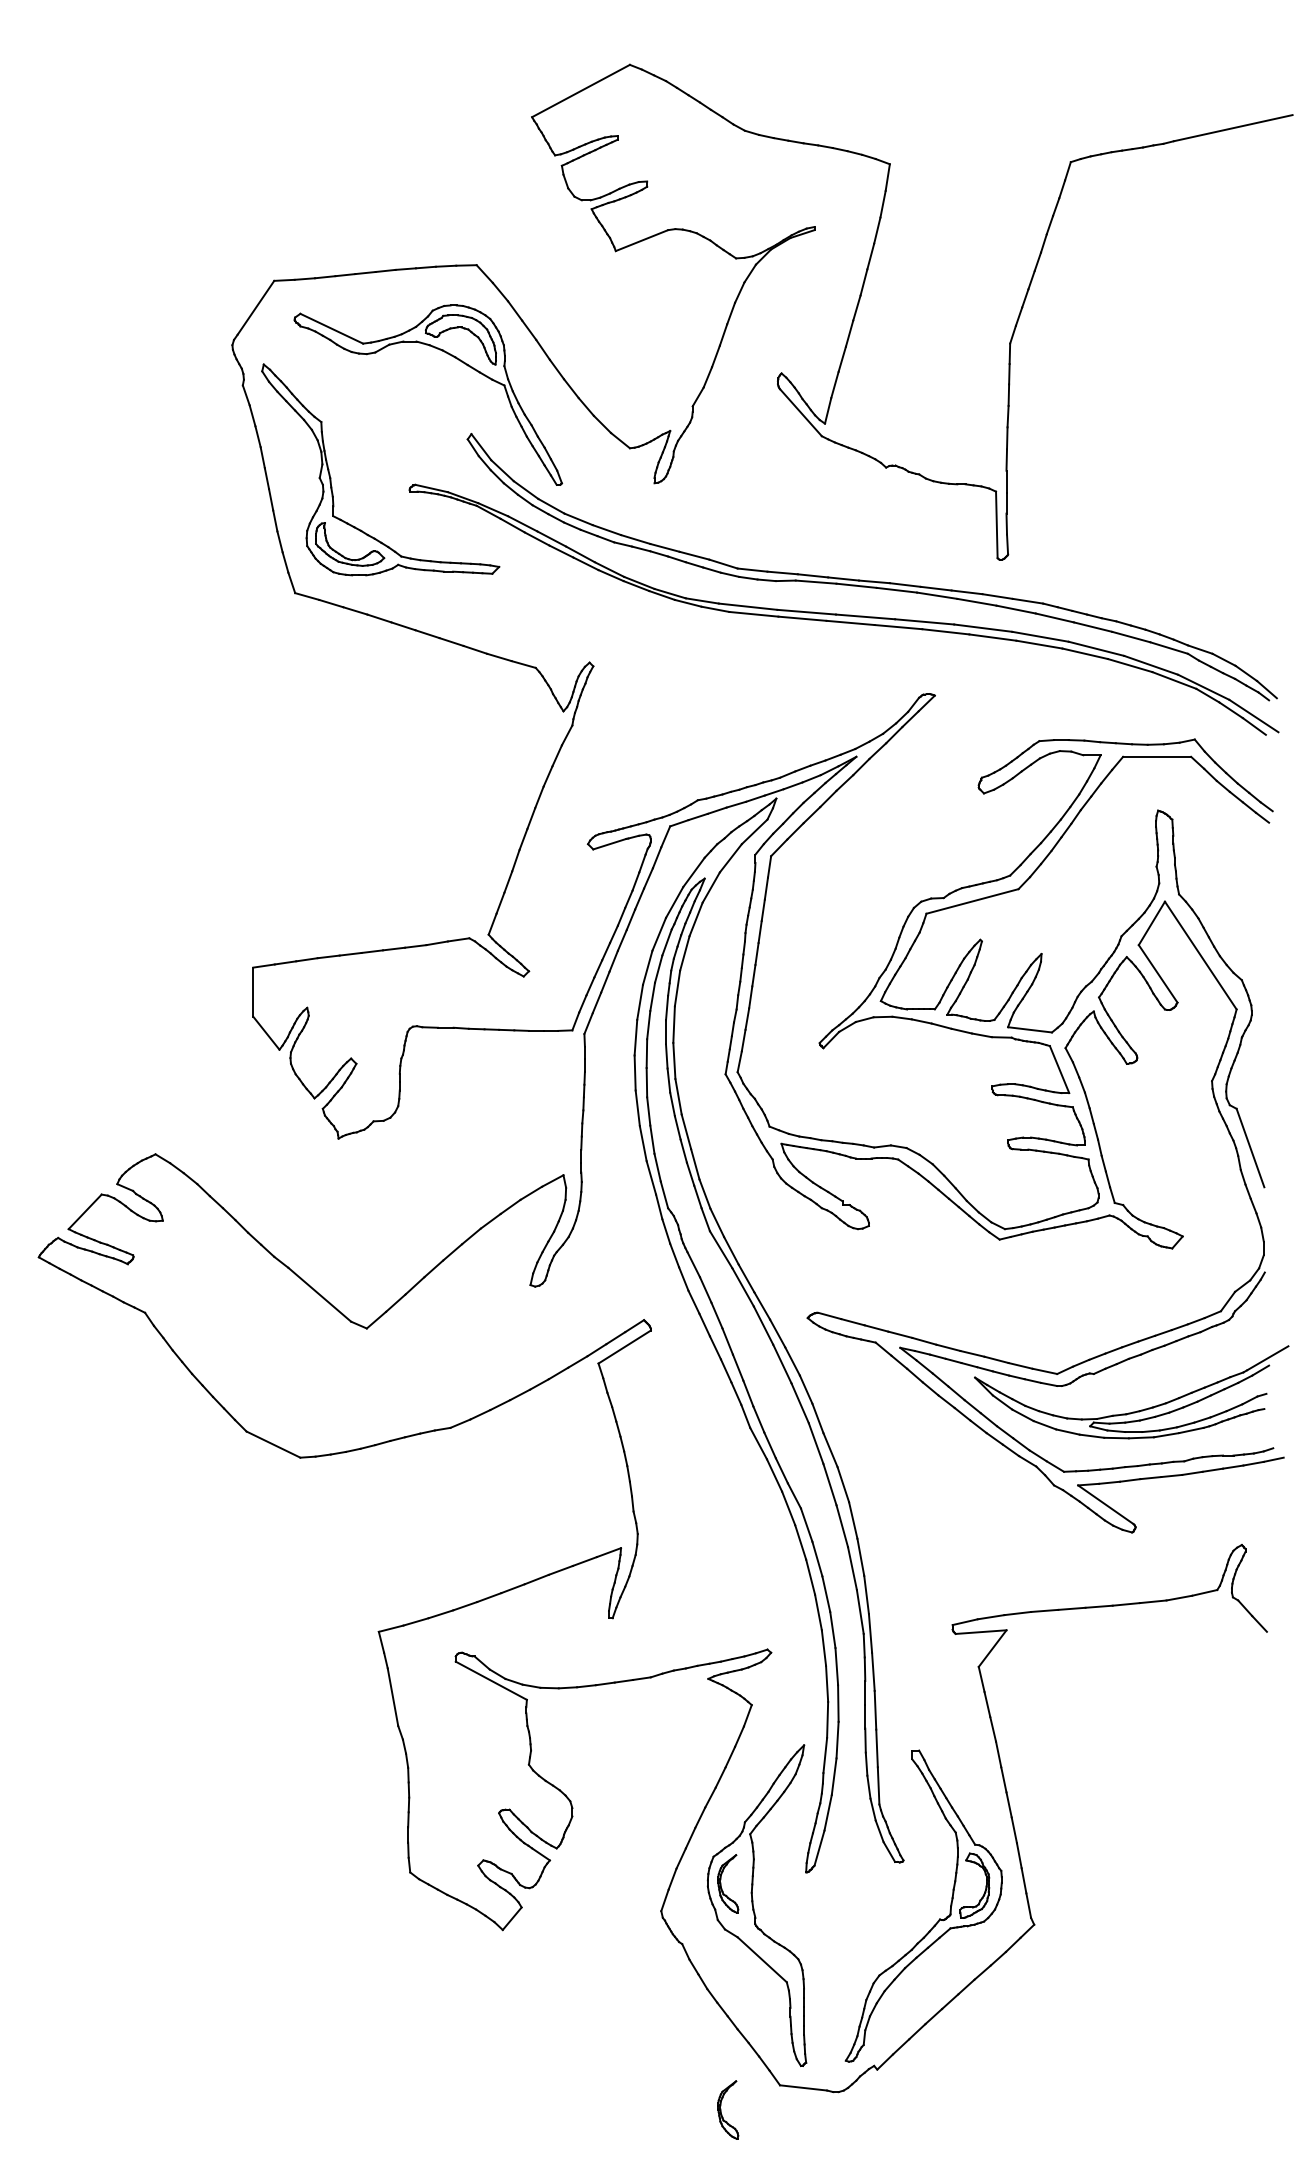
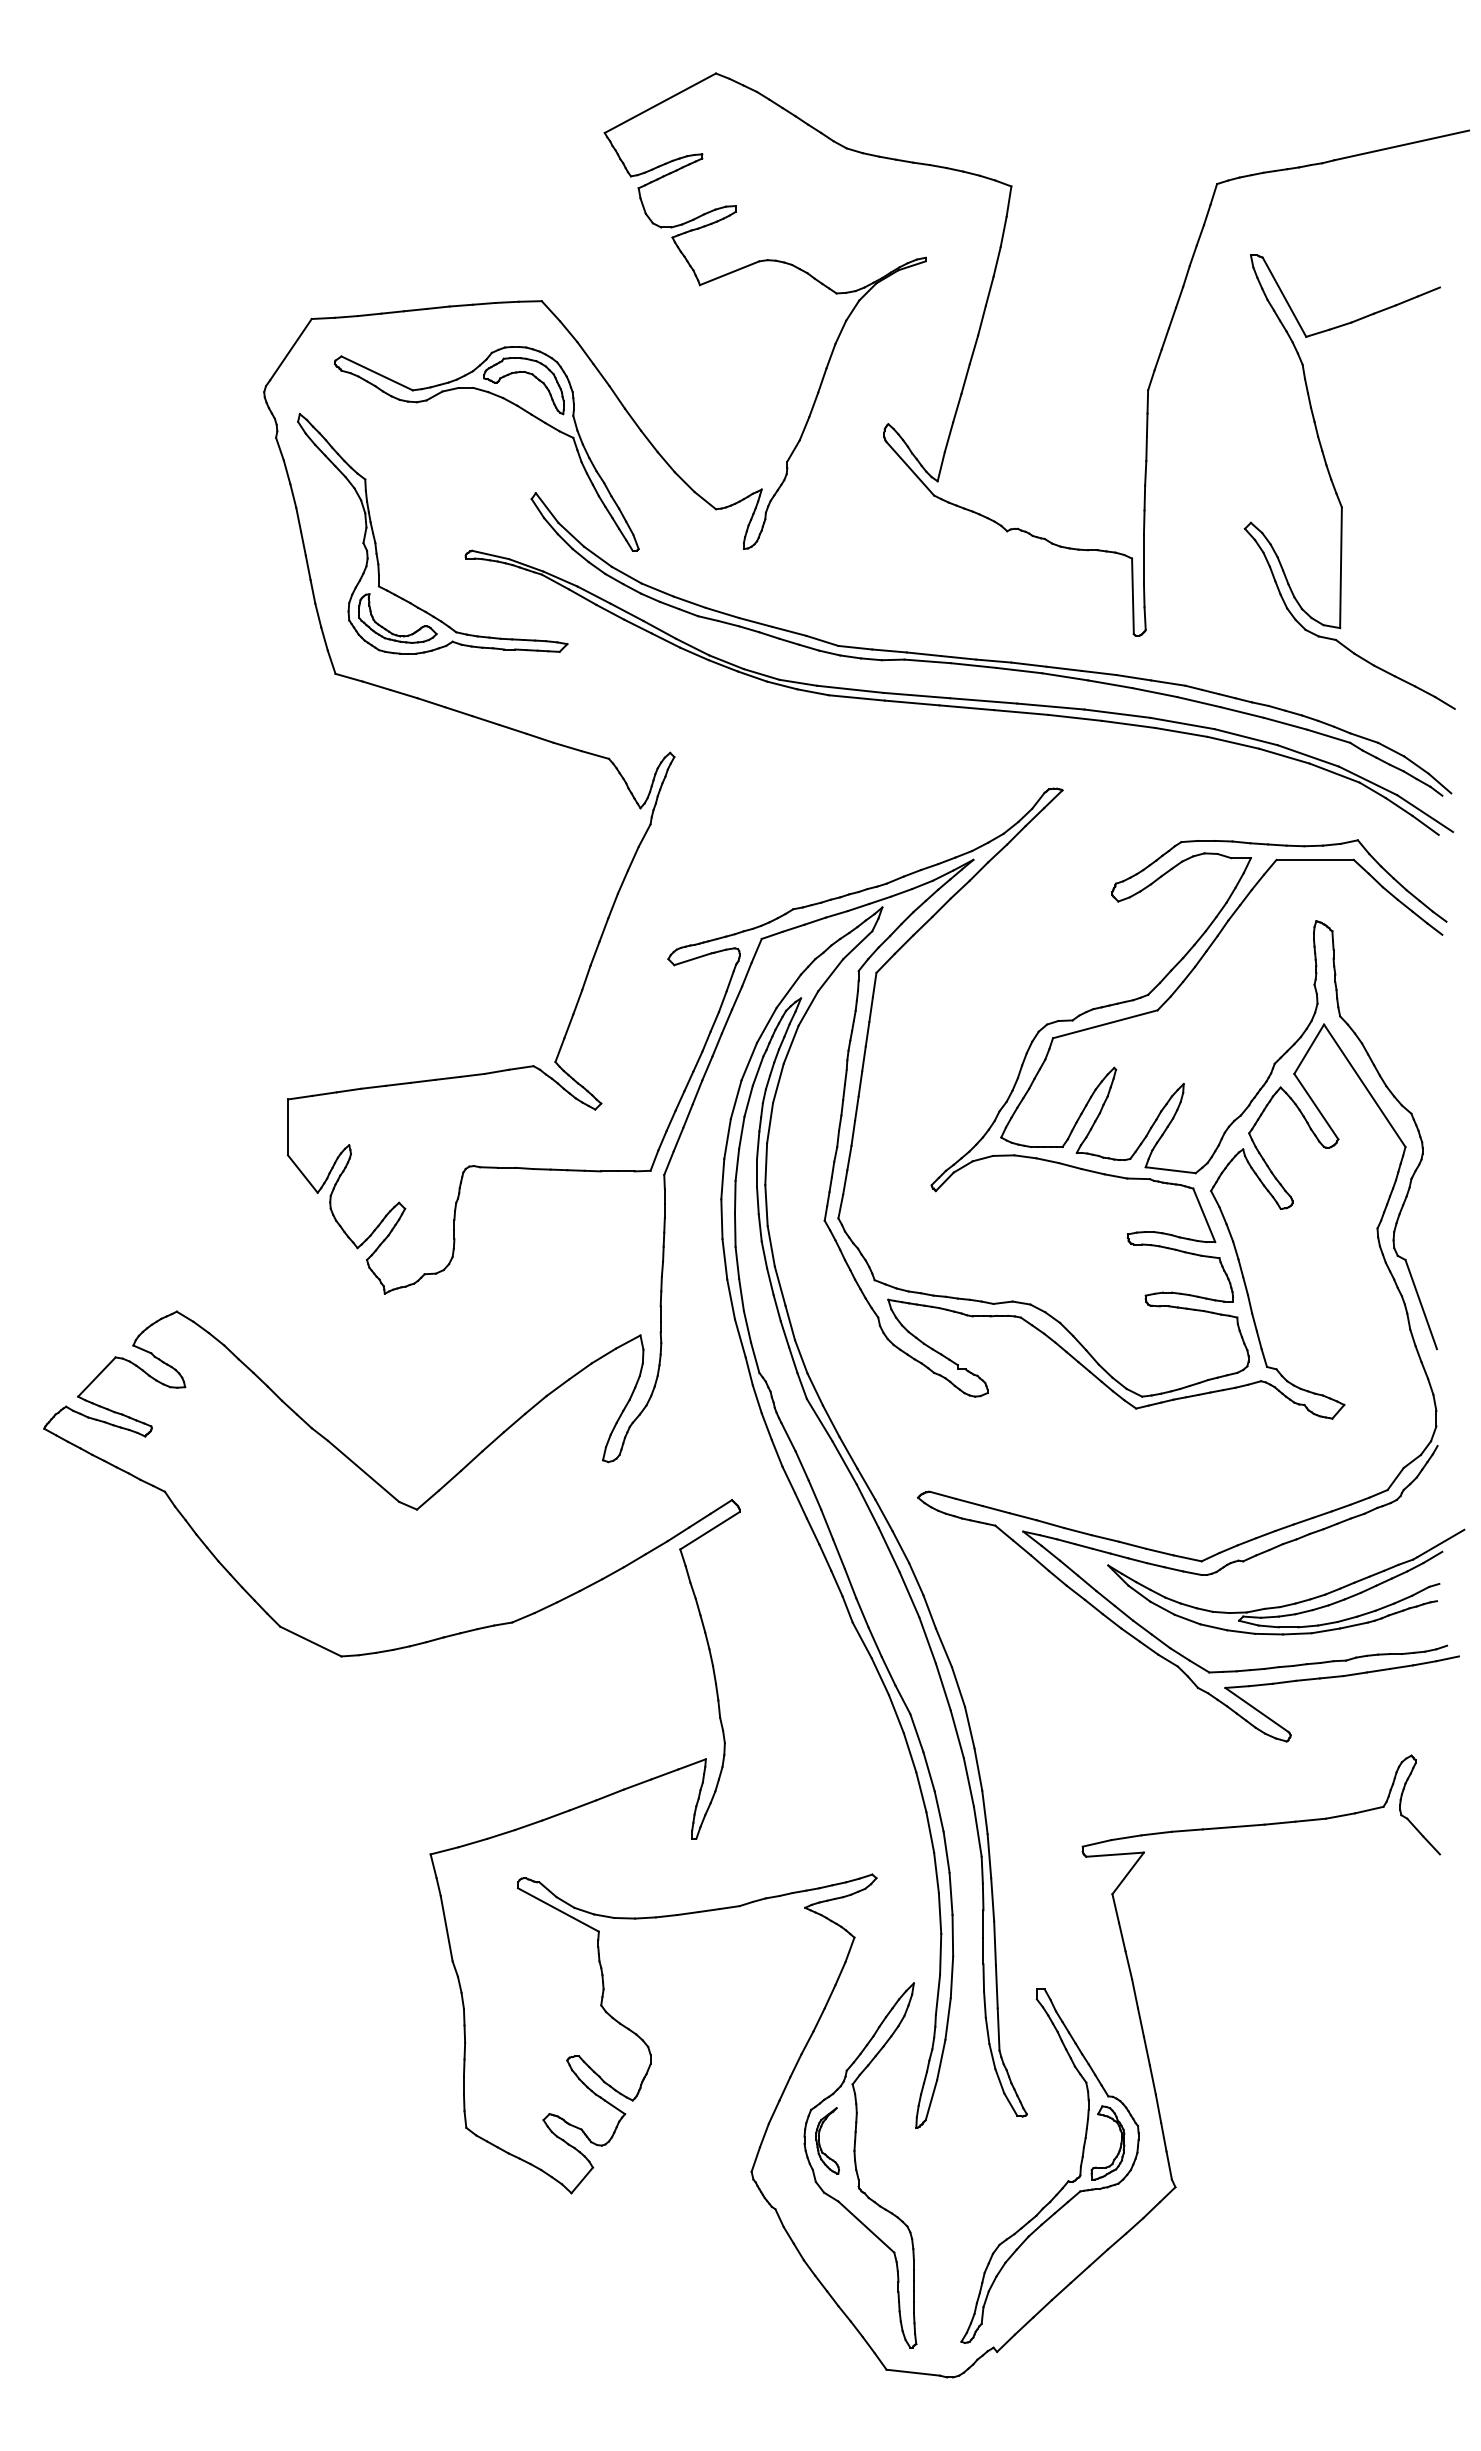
part: (1175, 429) -> (1335, 487), added
part: (721, 2112) -> (820, 2400), removed

